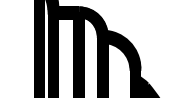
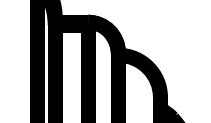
fill: (121, 48) -> (142, 68), removed

